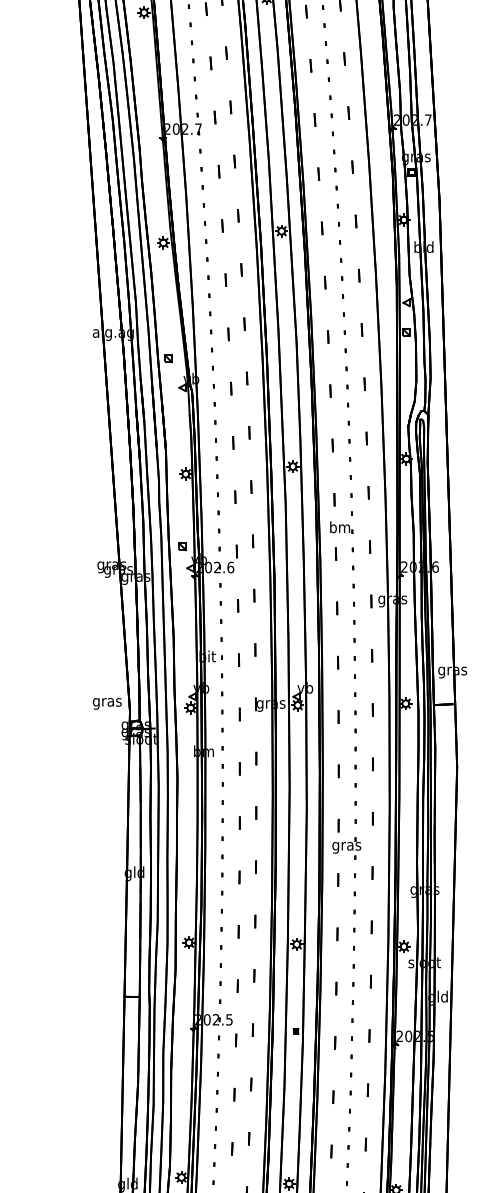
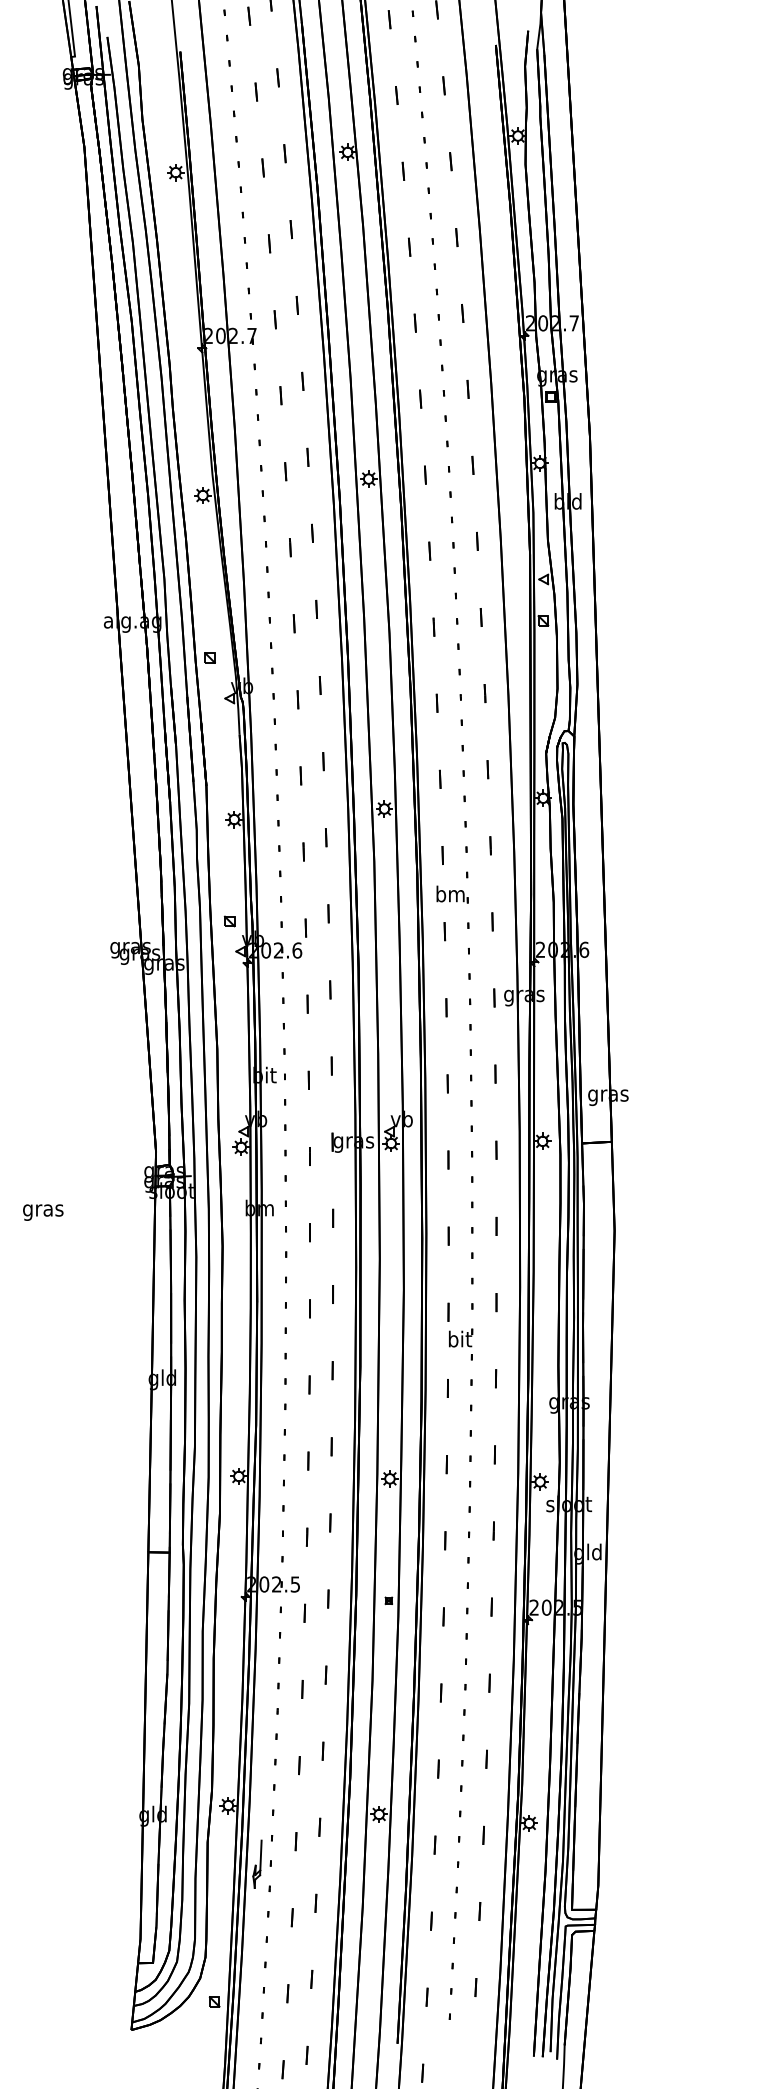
text: (107, 703) -> (43, 1212), moved
text: (346, 845) -> (459, 1340), gras -> bit

